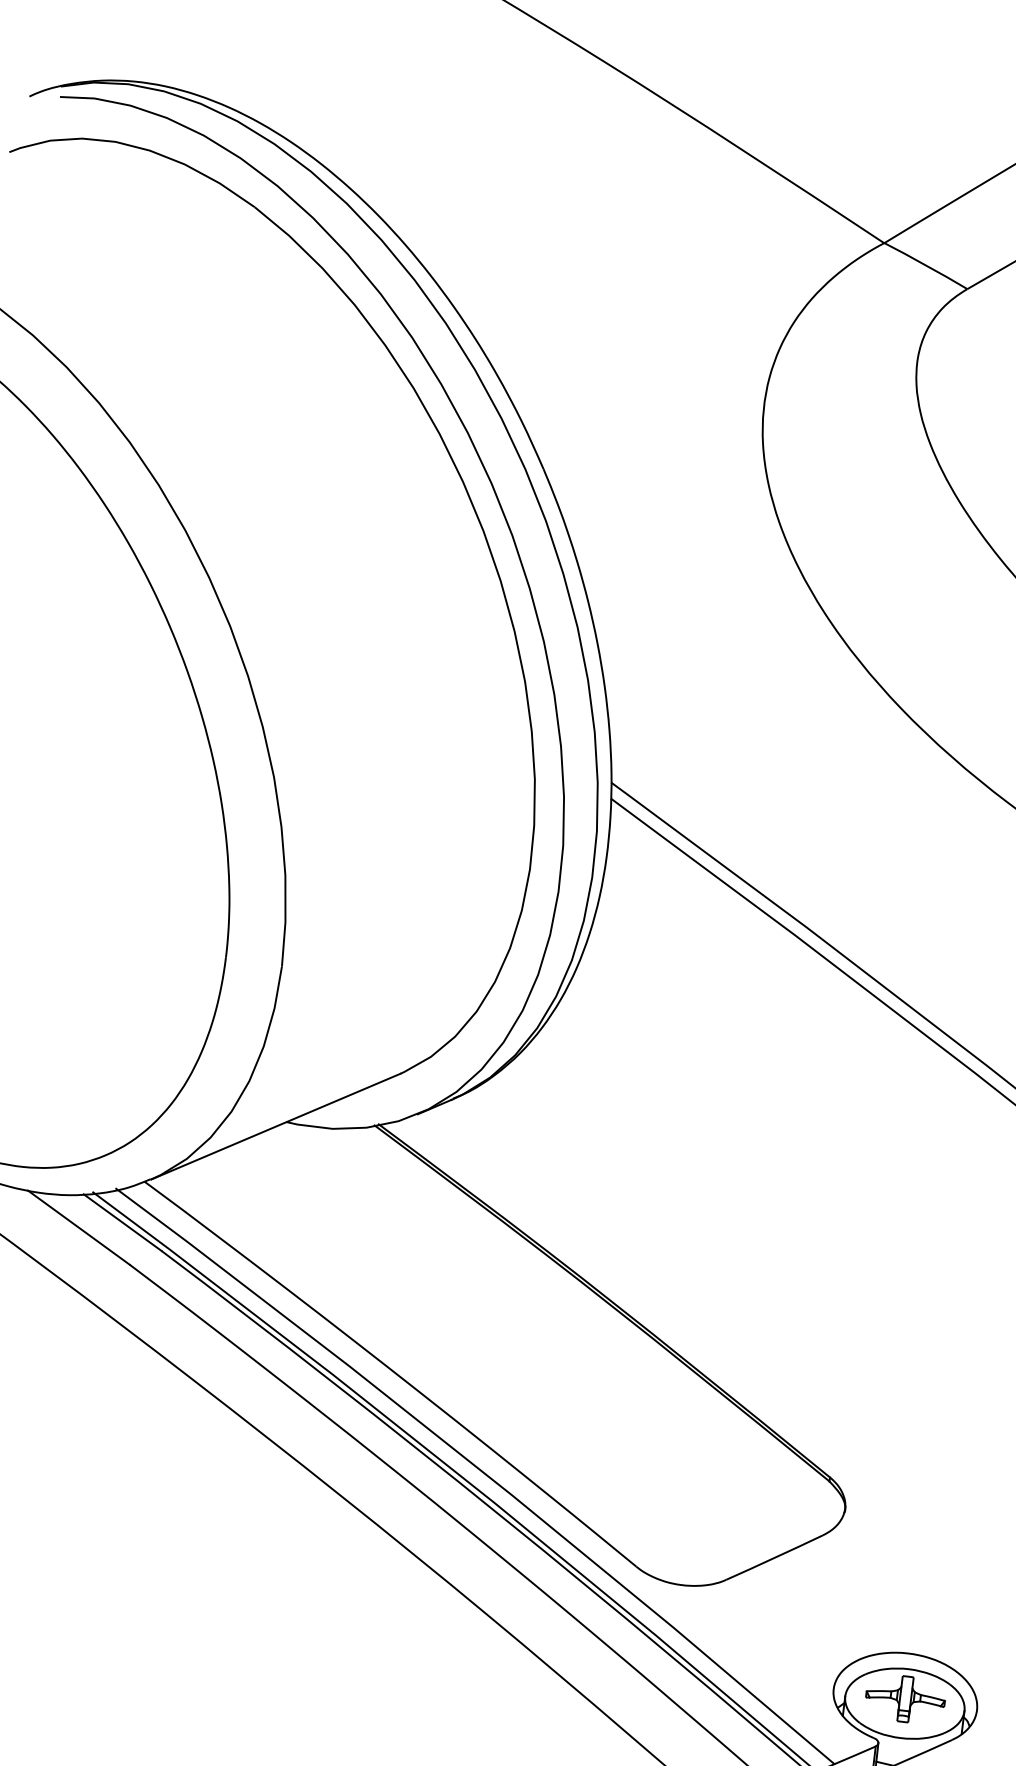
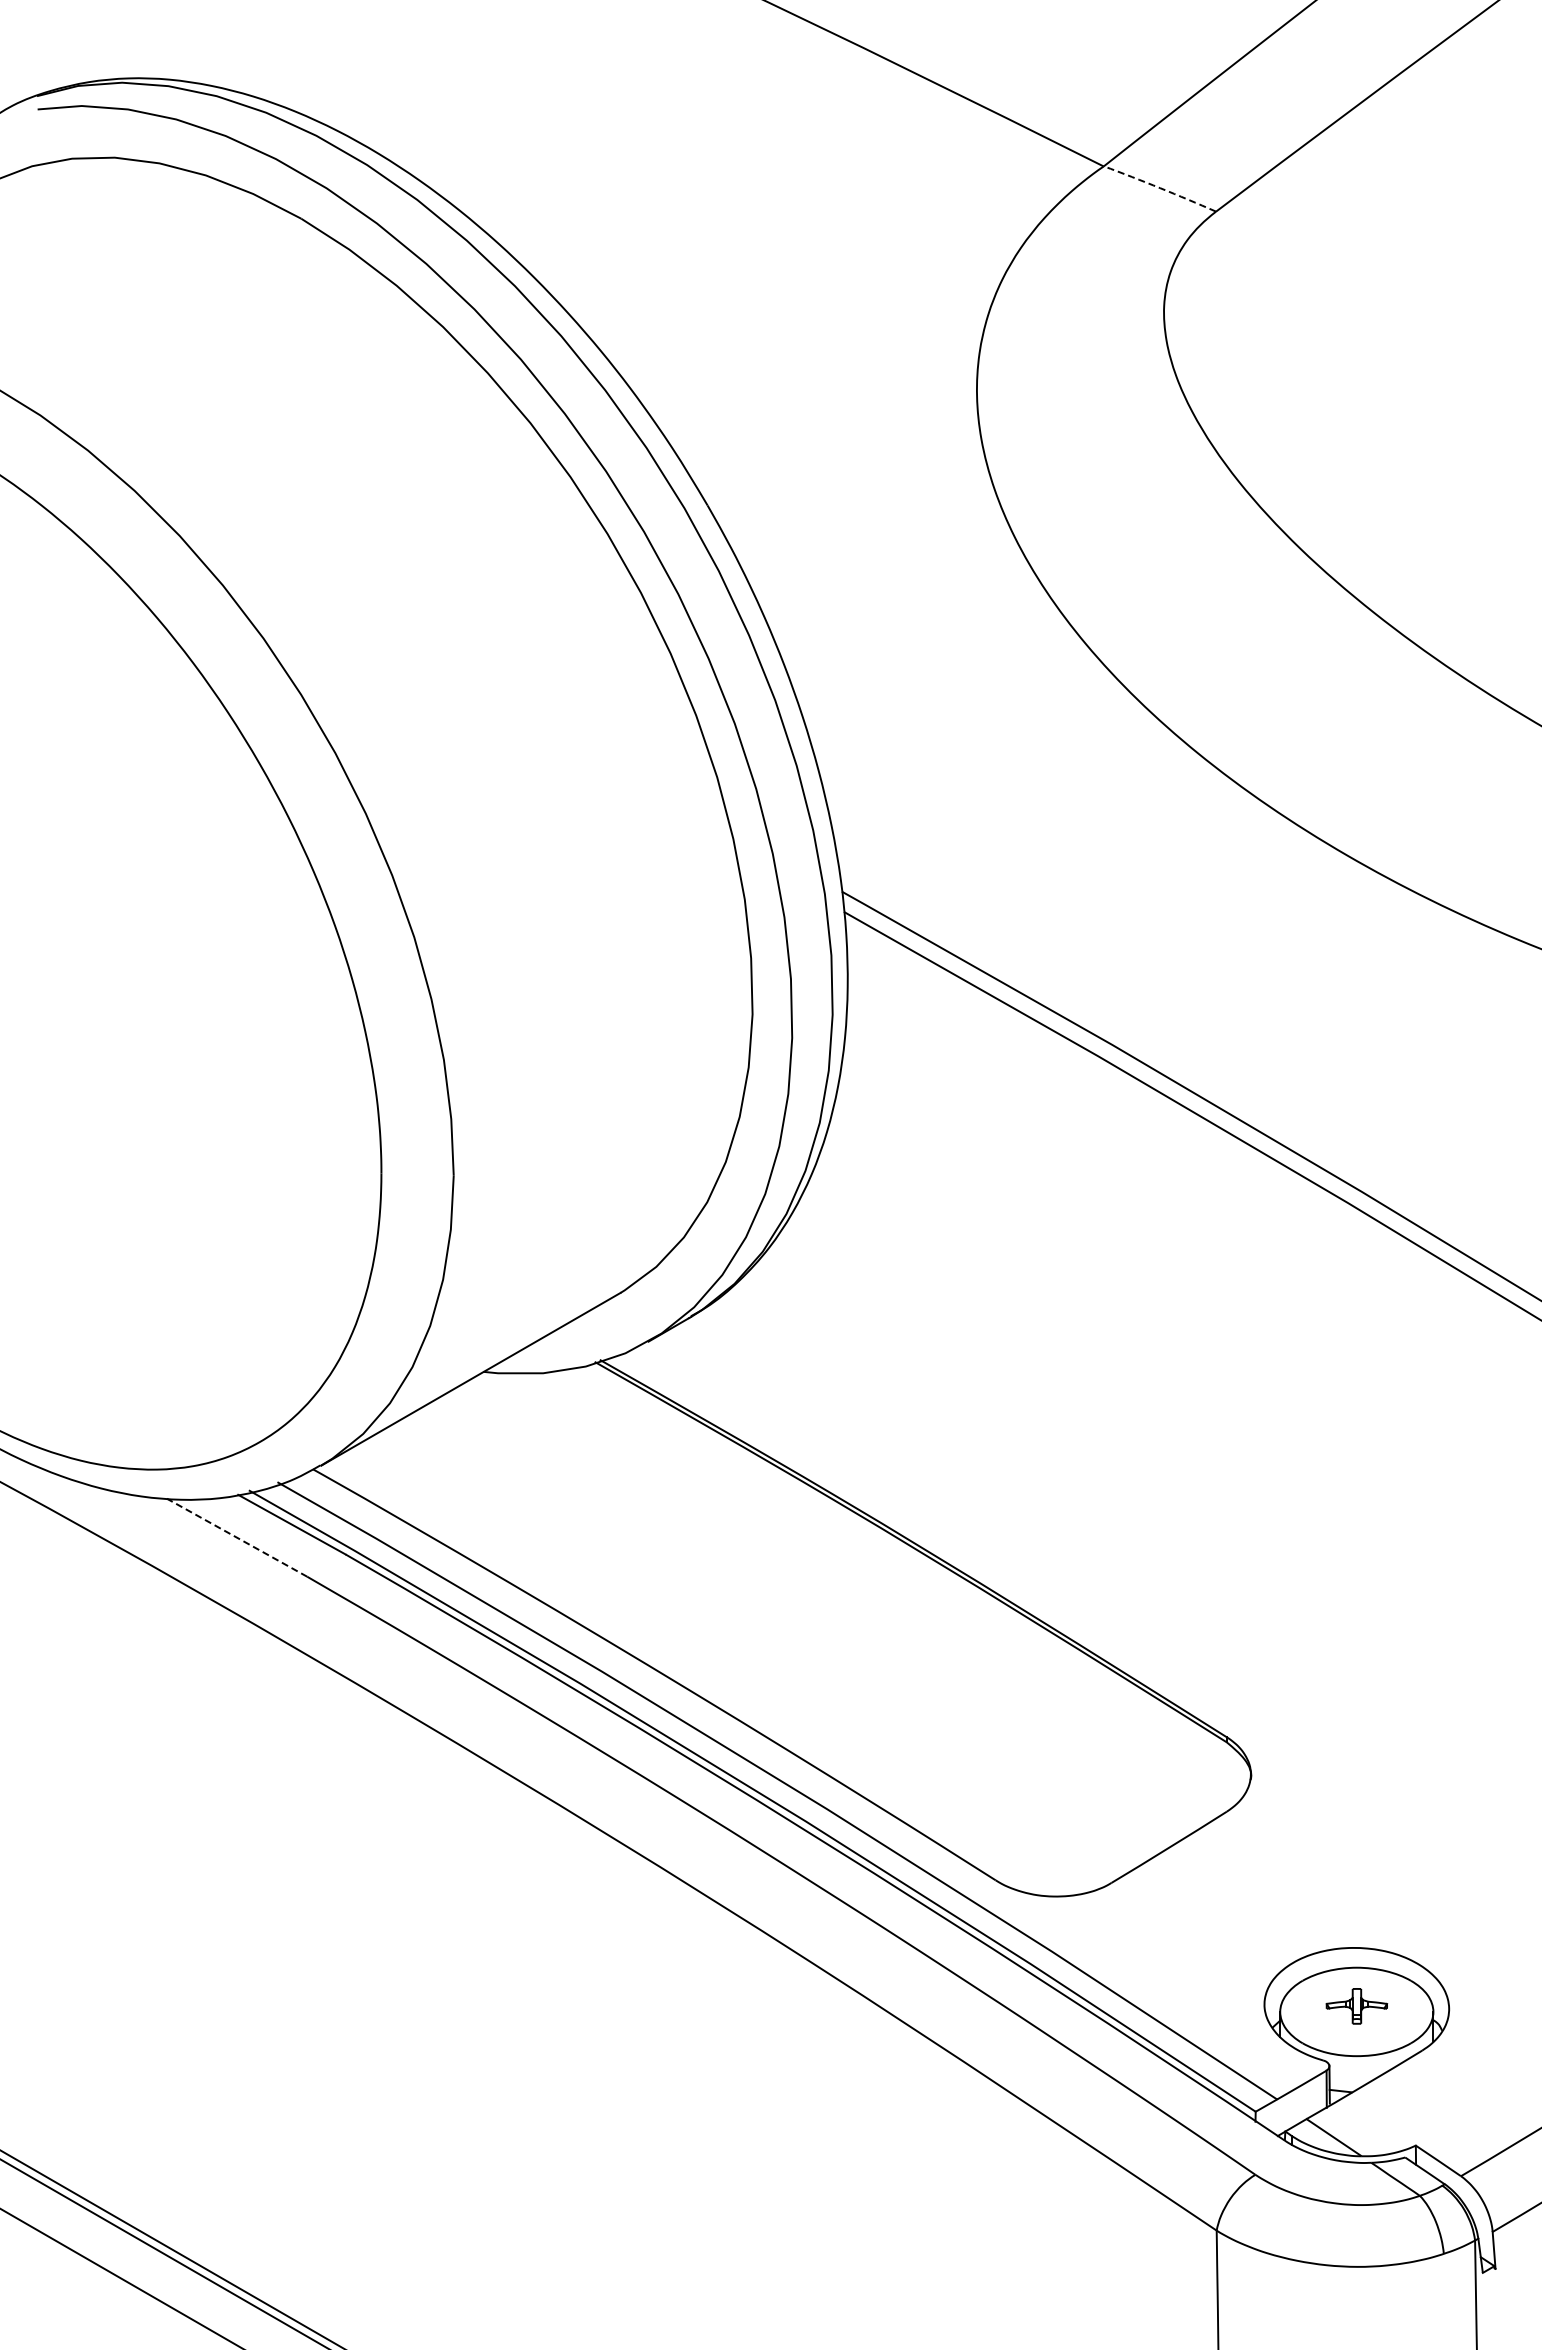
arc: (926, 265) -> (1160, 188), solid -> dashed
line: (78, 1227) -> (236, 1537), solid -> dashed
part: (905, 1699) -> (1356, 2006), size x0.6

